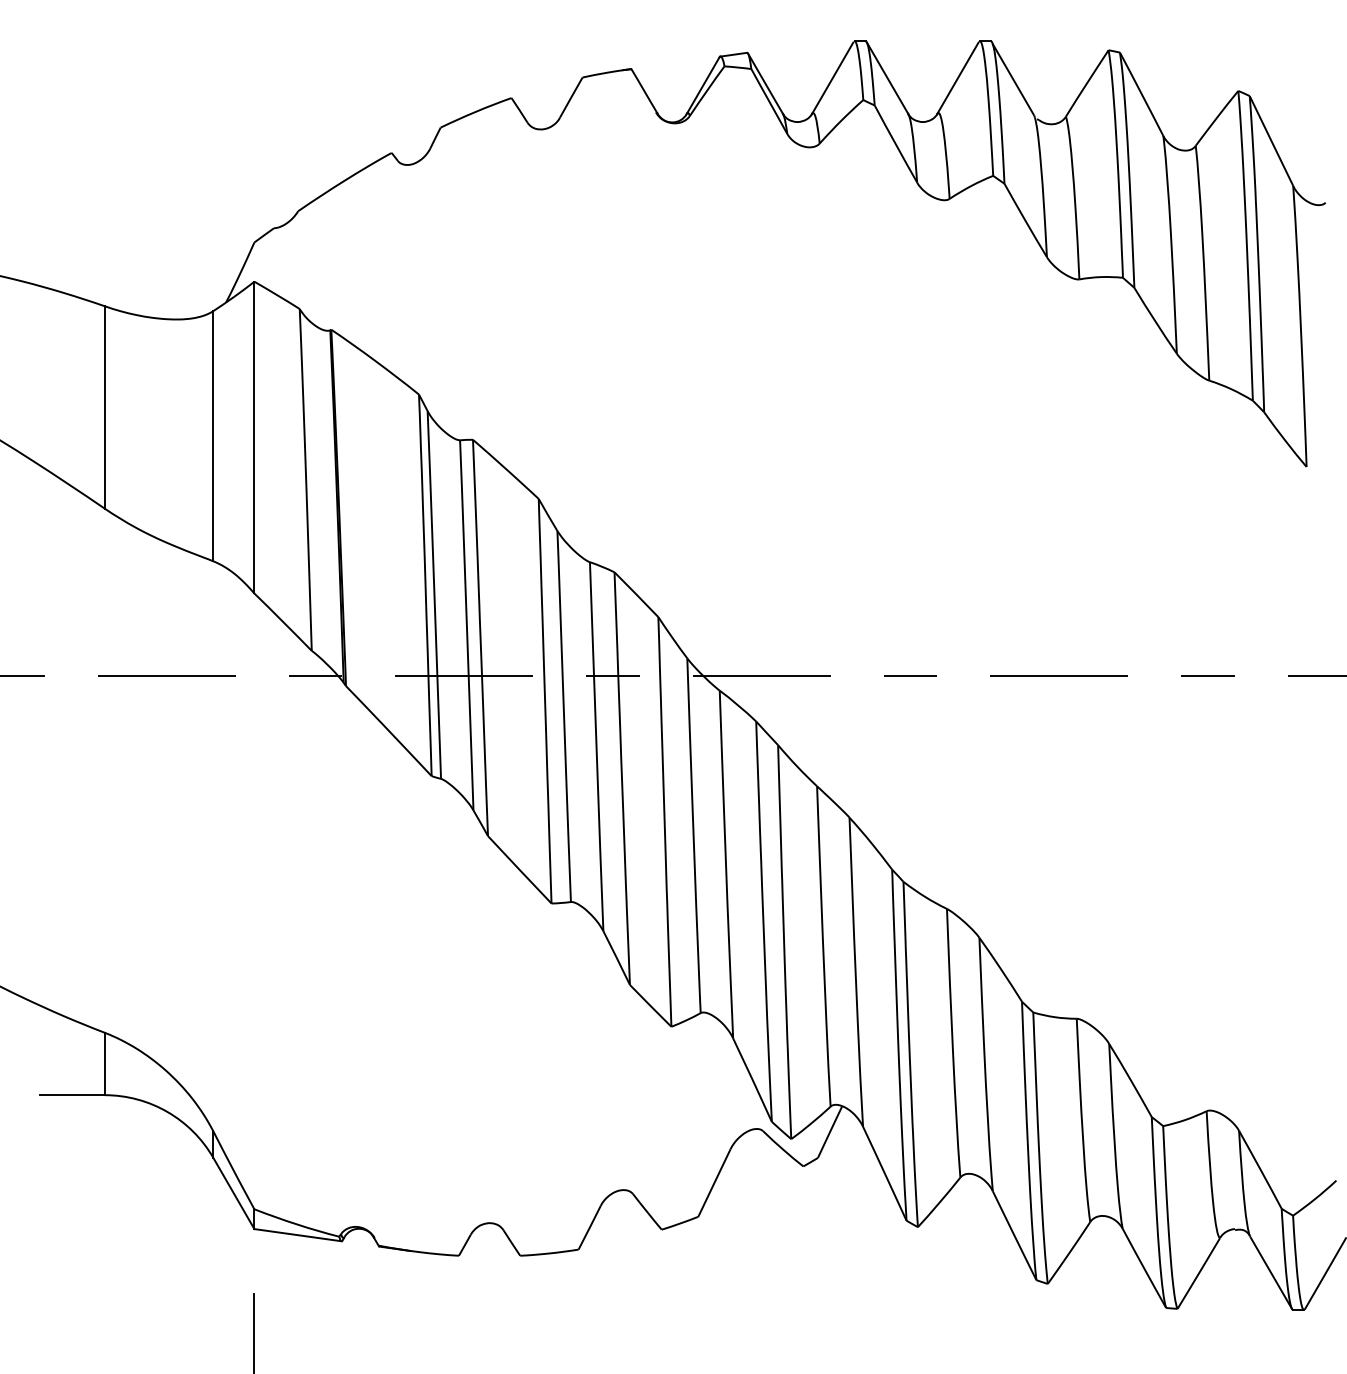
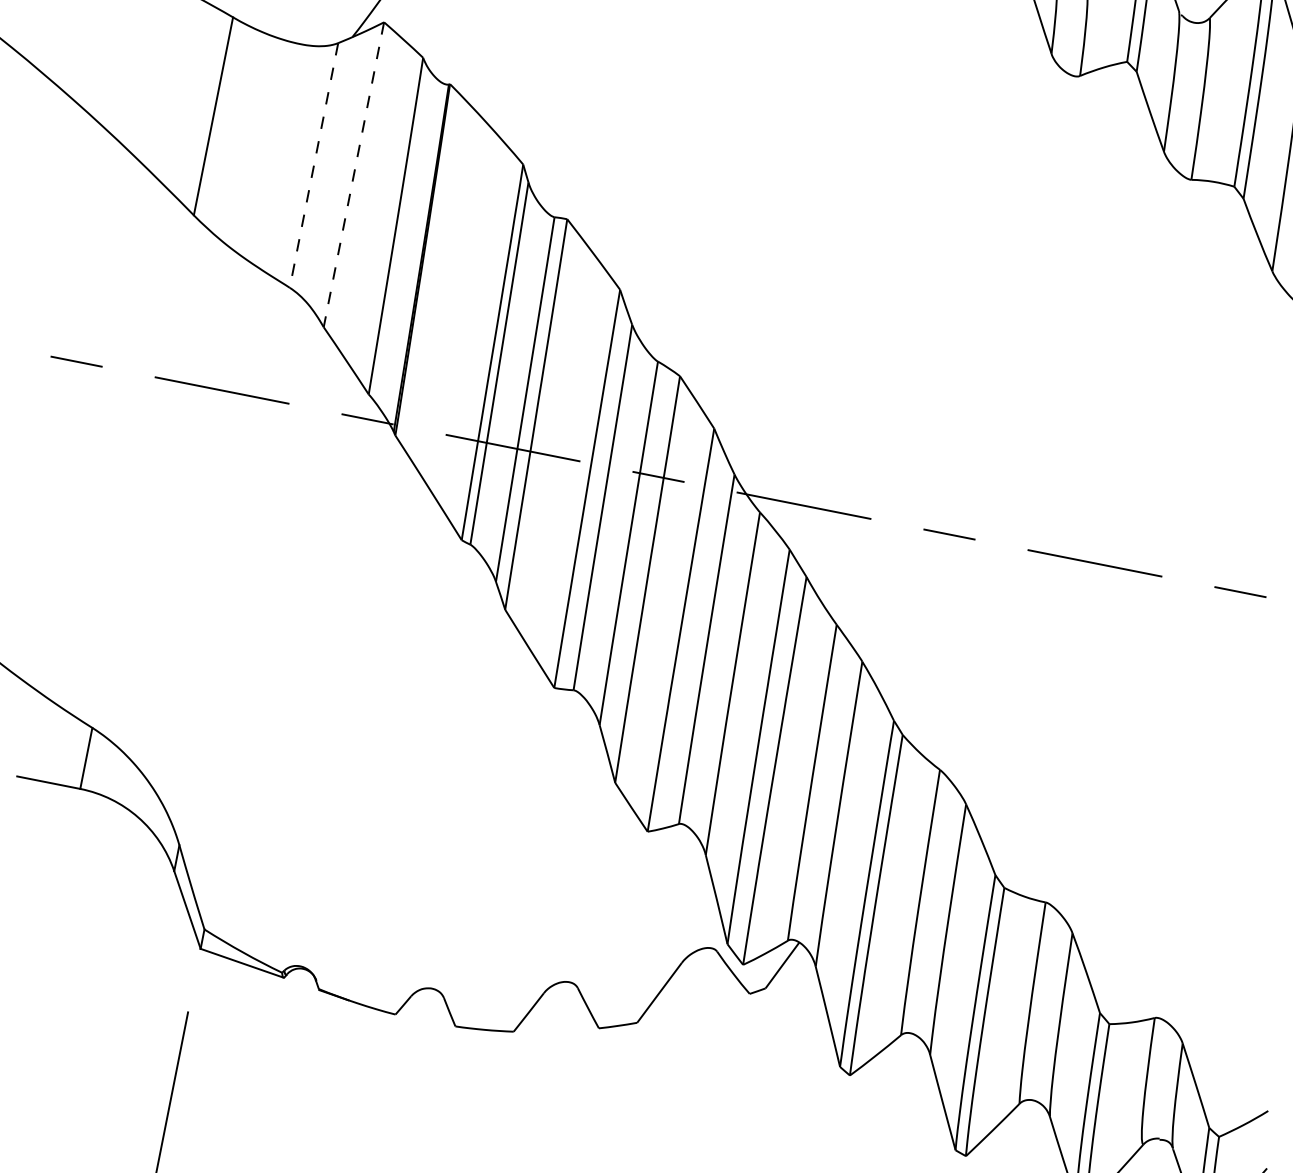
line: (213, 436) -> (314, 165), solid -> dashed
line: (254, 437) -> (354, 174), solid -> dashed

